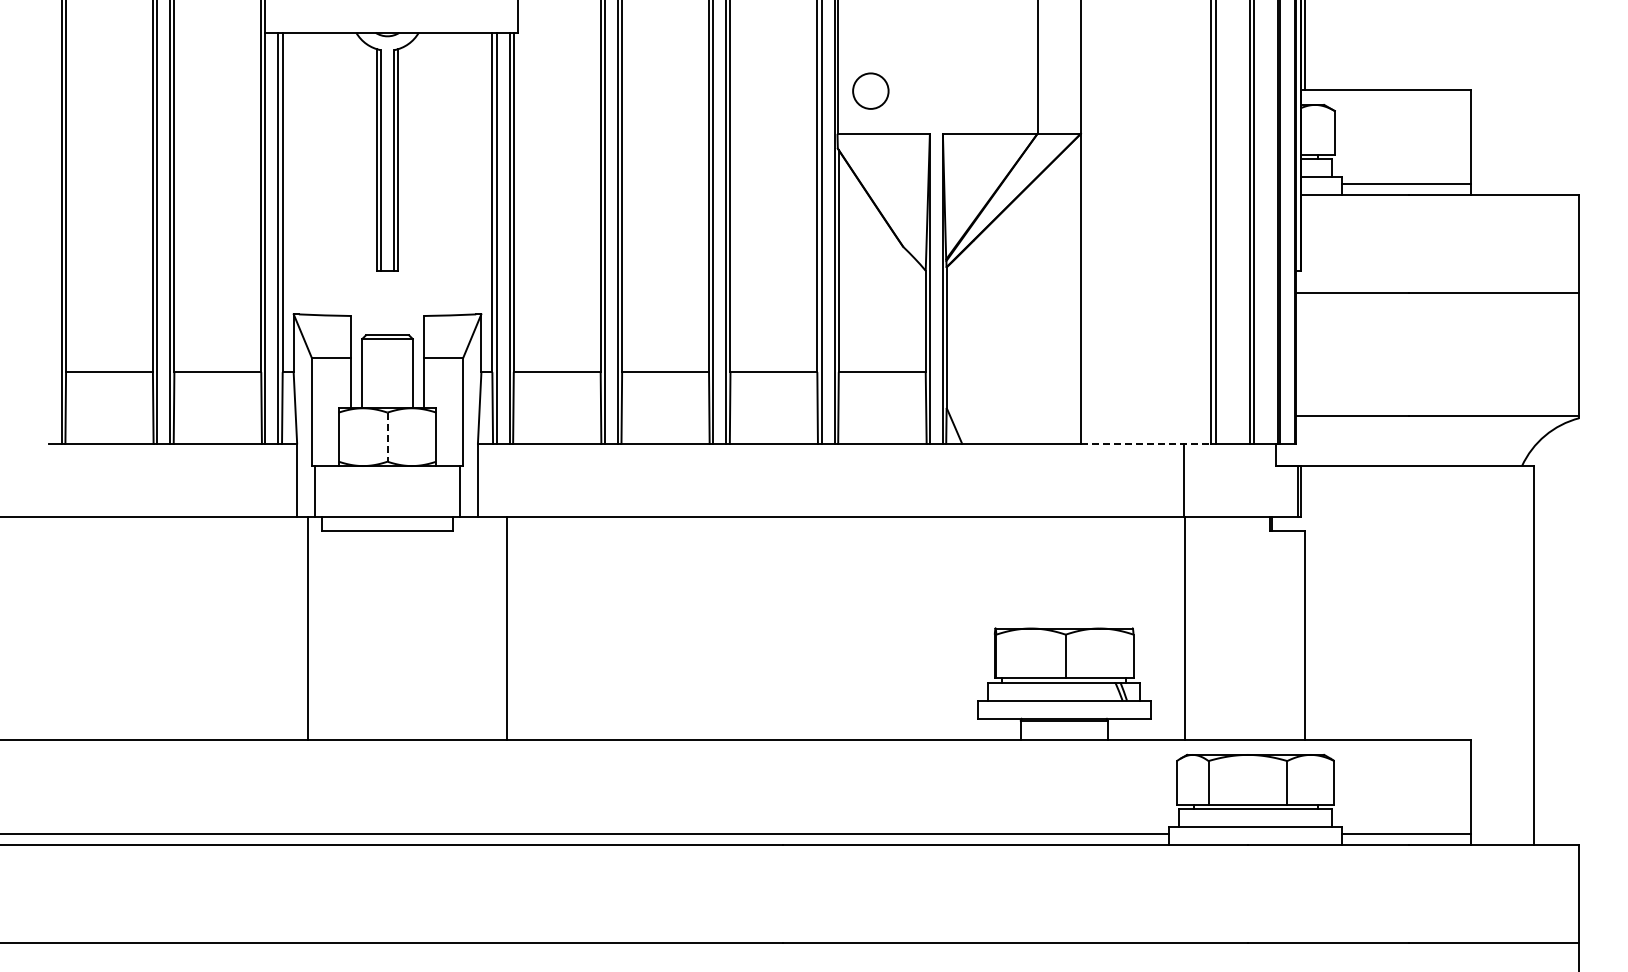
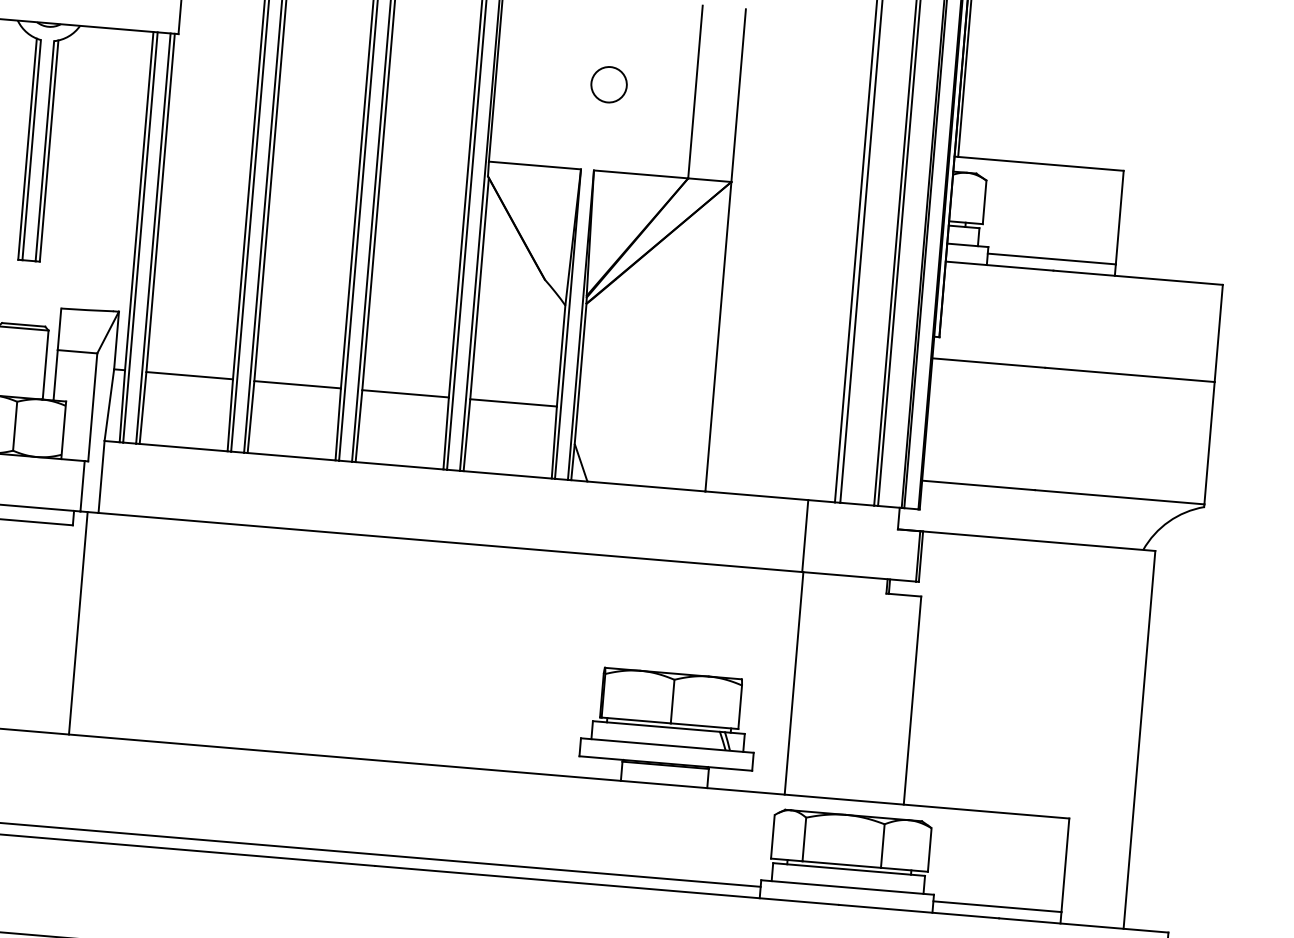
circle: (870, 90) -> (608, 84), moved
line: (387, 437) -> (15, 426), dashed -> solid
line: (1145, 444) -> (769, 496), dashed -> solid
line: (506, 627) -> (77, 622), moved

